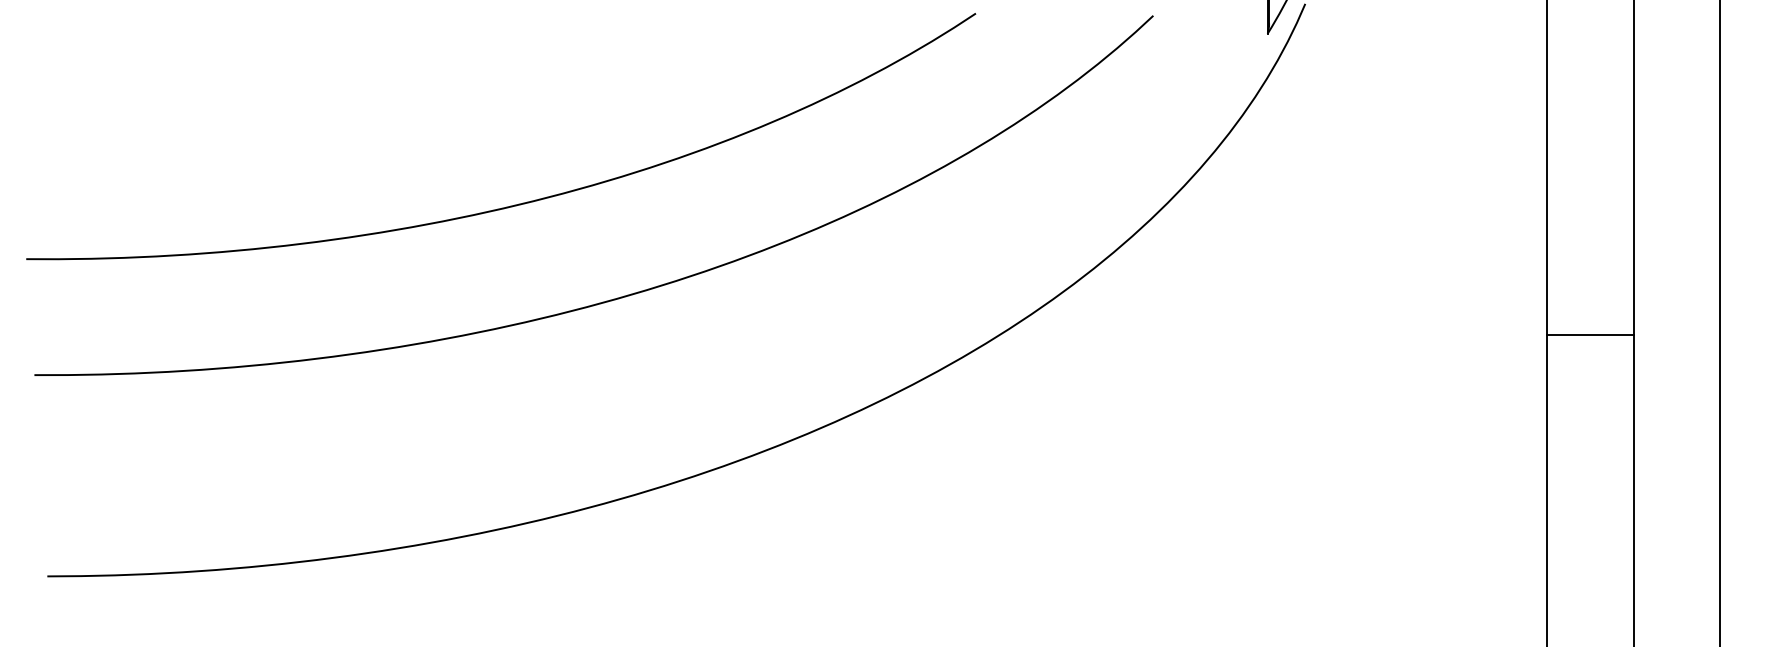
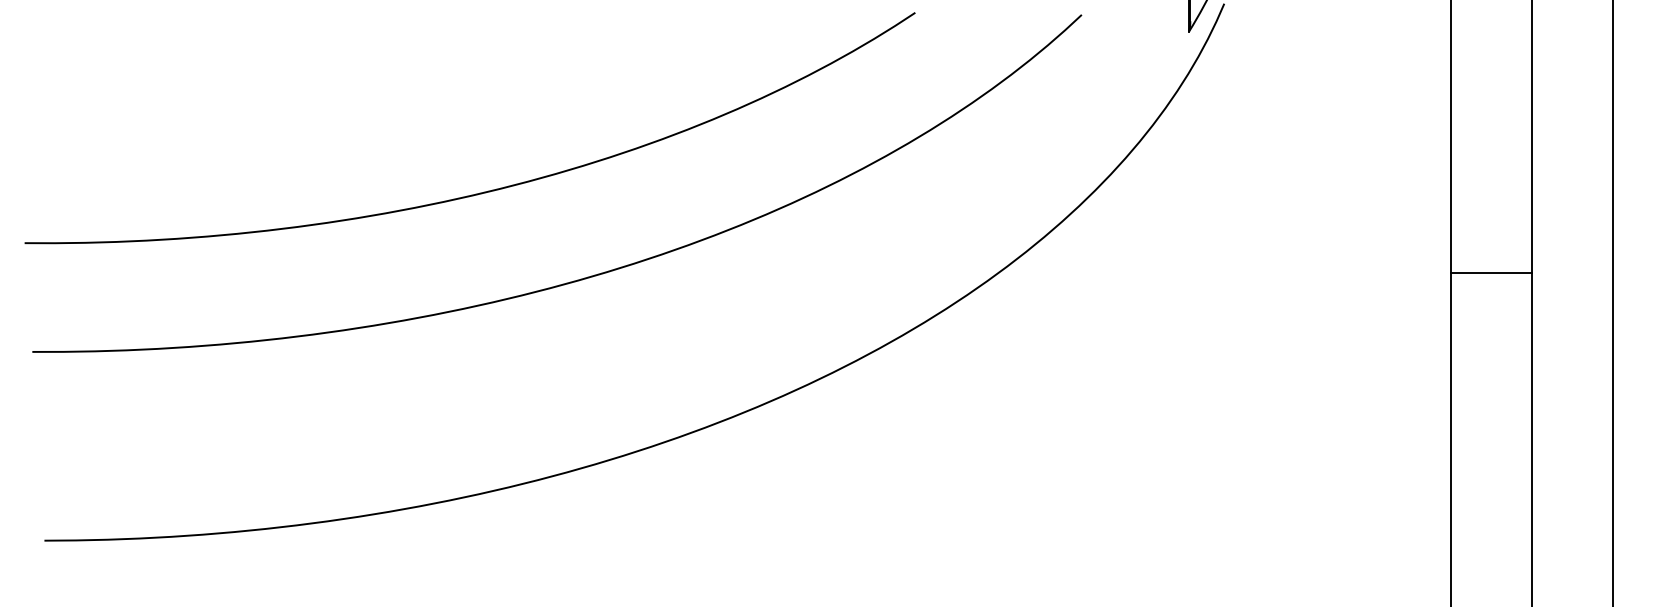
line: (1590, 334) -> (1491, 272), moved

